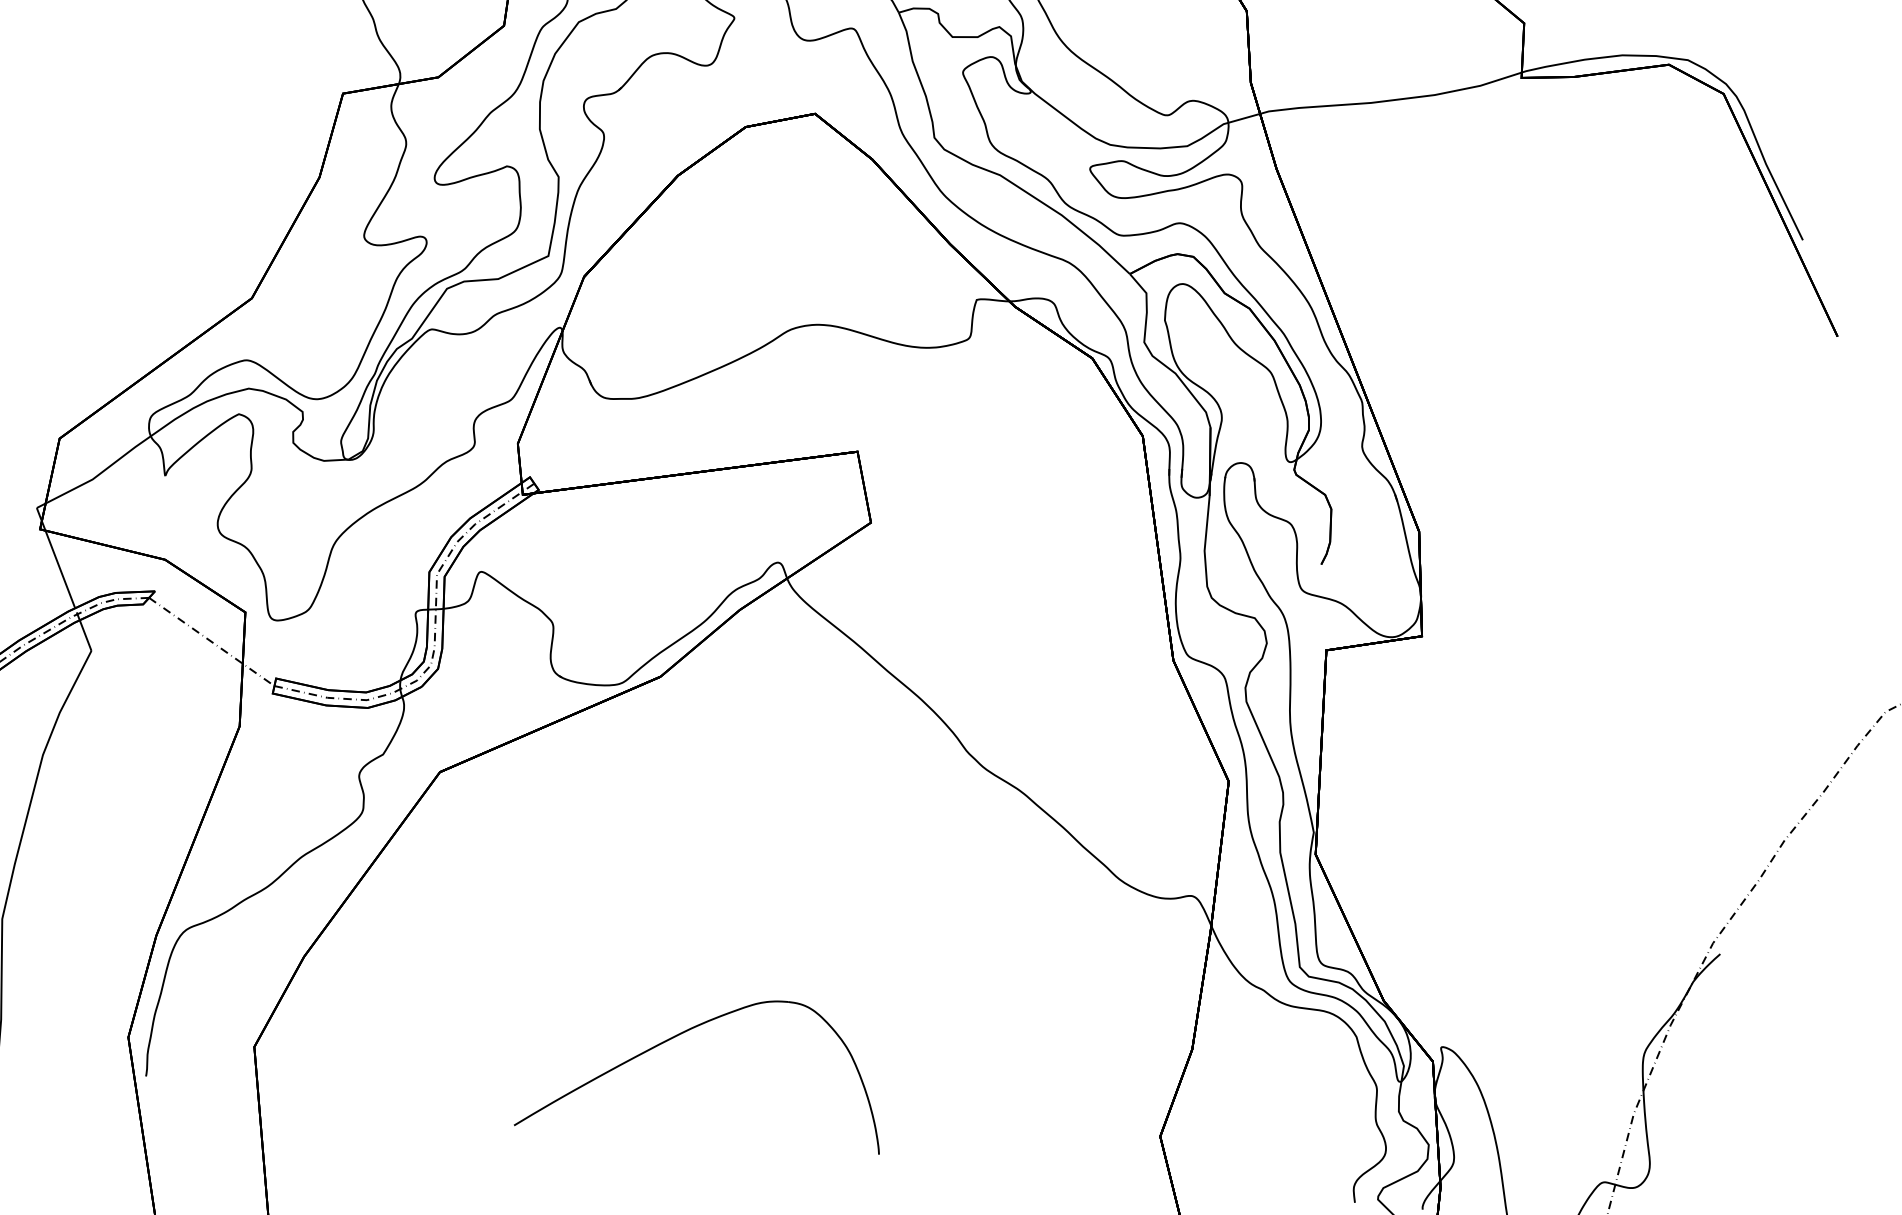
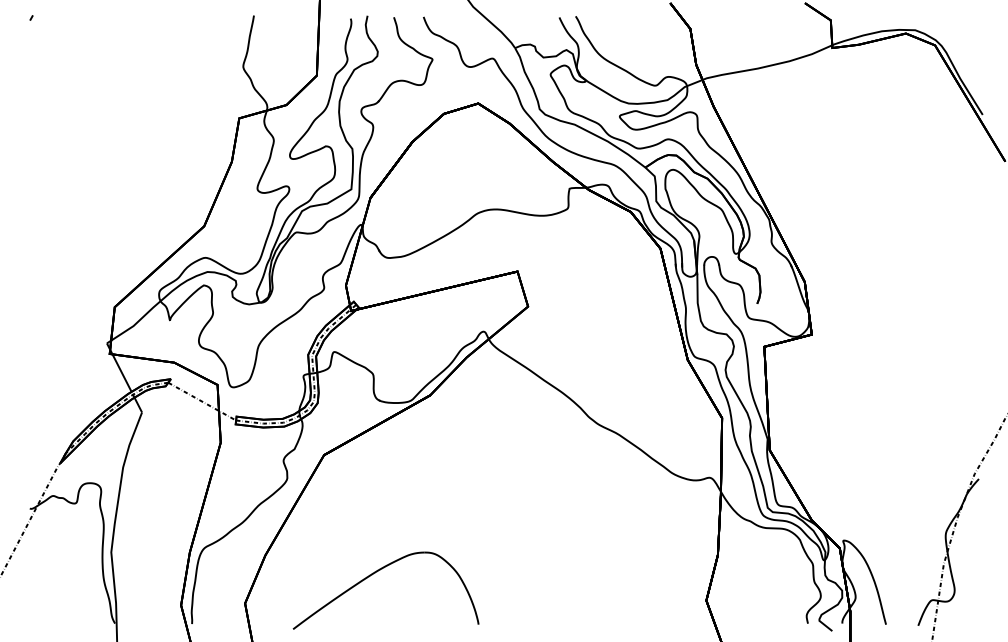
part: (691, 1031) -> (377, 572), moved

